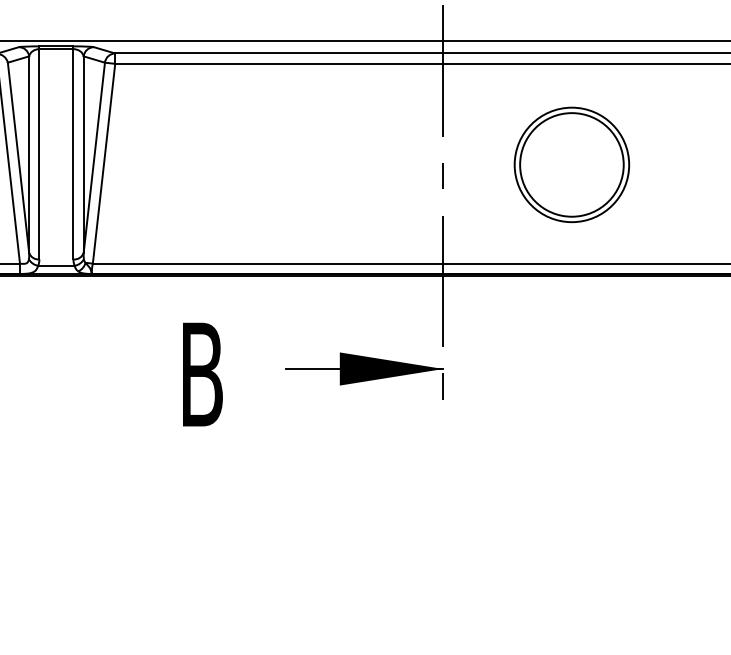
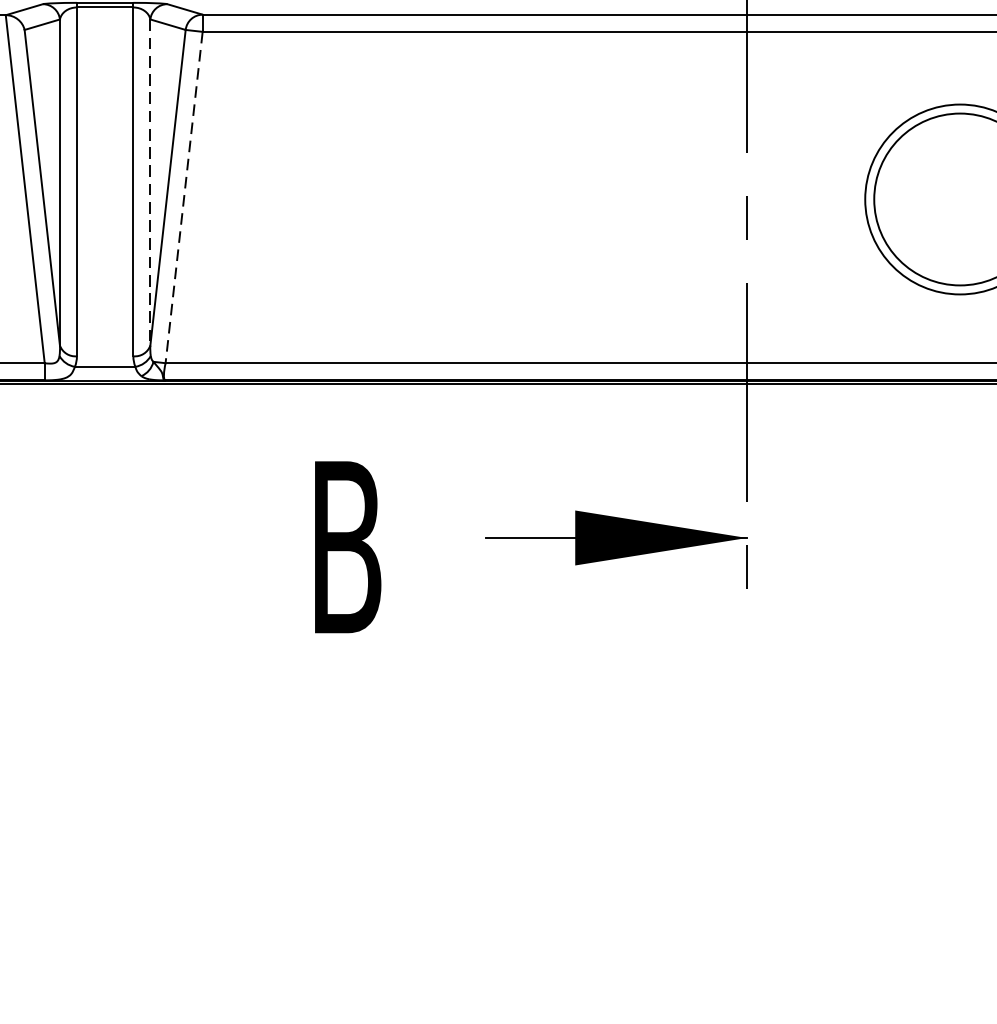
line: (83, 155) -> (150, 183), solid -> dashed
line: (104, 163) -> (184, 197), solid -> dashed

